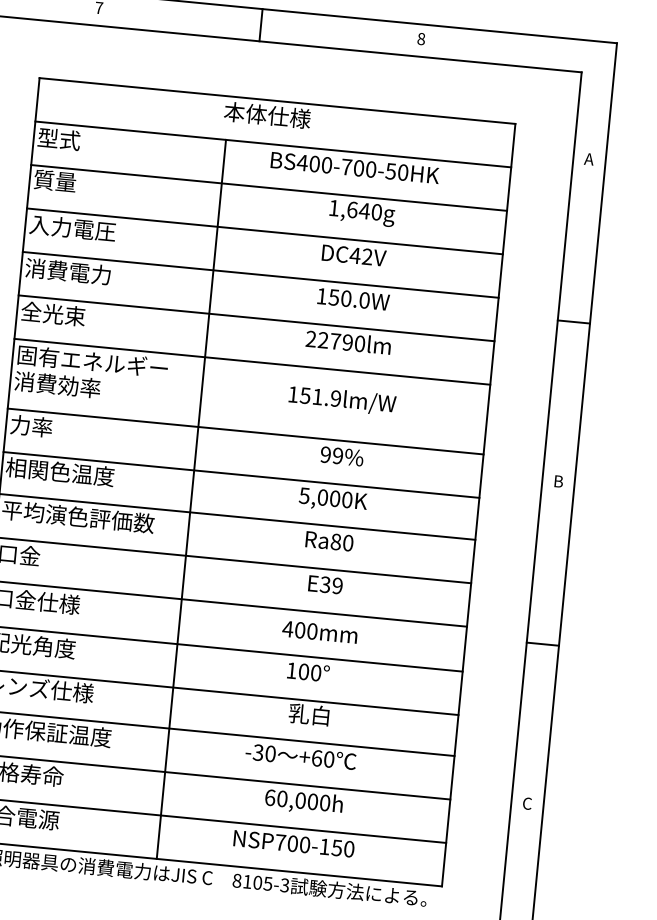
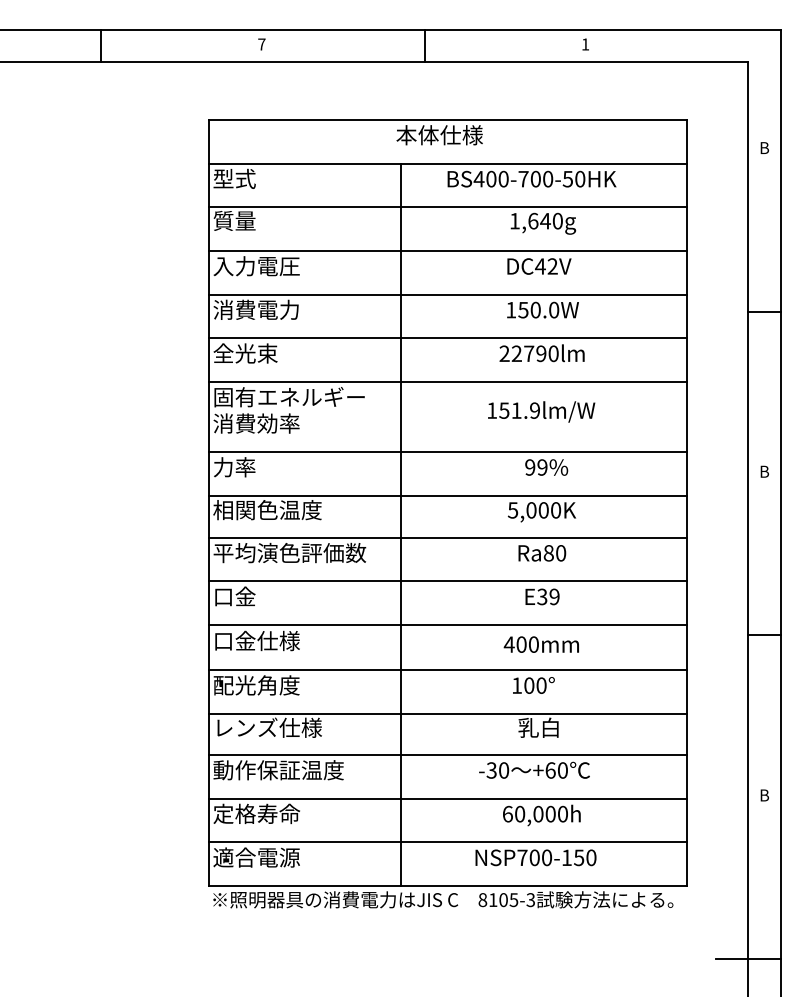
text: (421, 39) -> (585, 44), 8 -> 1
text: (589, 158) -> (764, 147), A -> B
text: (527, 803) -> (764, 795), C -> B

